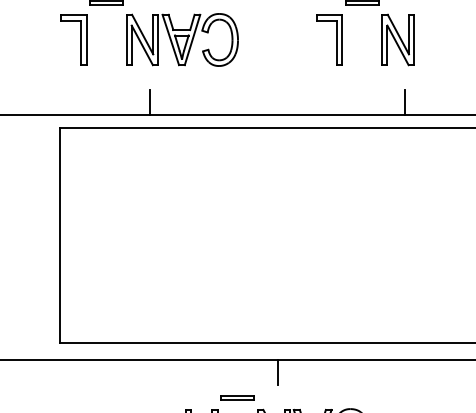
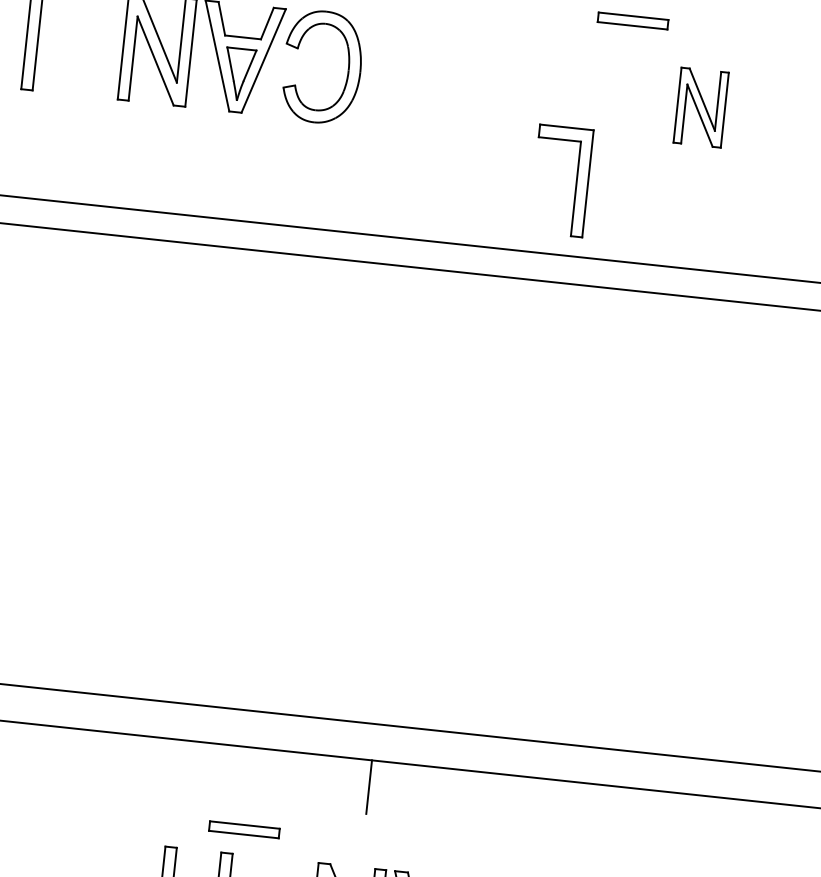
part: (336, 39) -> (575, 181), moved
part: (397, 39) -> (699, 106), size x0.7
line: (149, 102) -> (157, 184), removed
line: (405, 102) -> (702, 242), removed
part: (237, 397) -> (244, 828), moved

